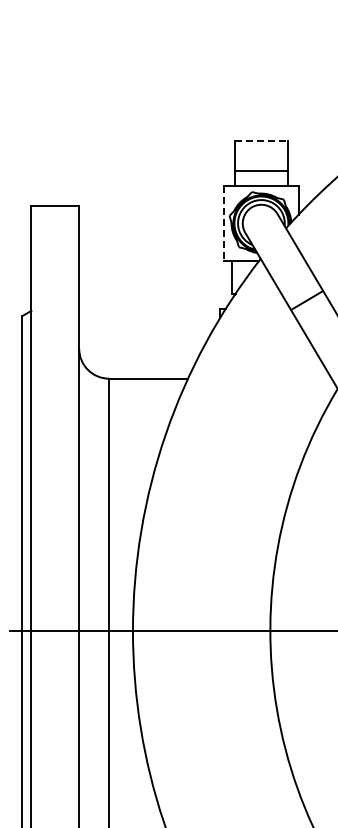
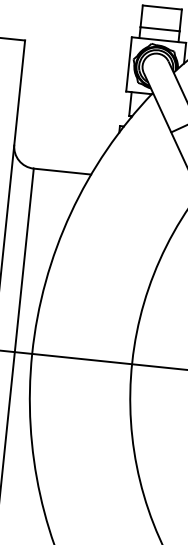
line: (261, 141) -> (162, 7), dashed -> solid
line: (224, 223) -> (129, 64), dashed -> solid

